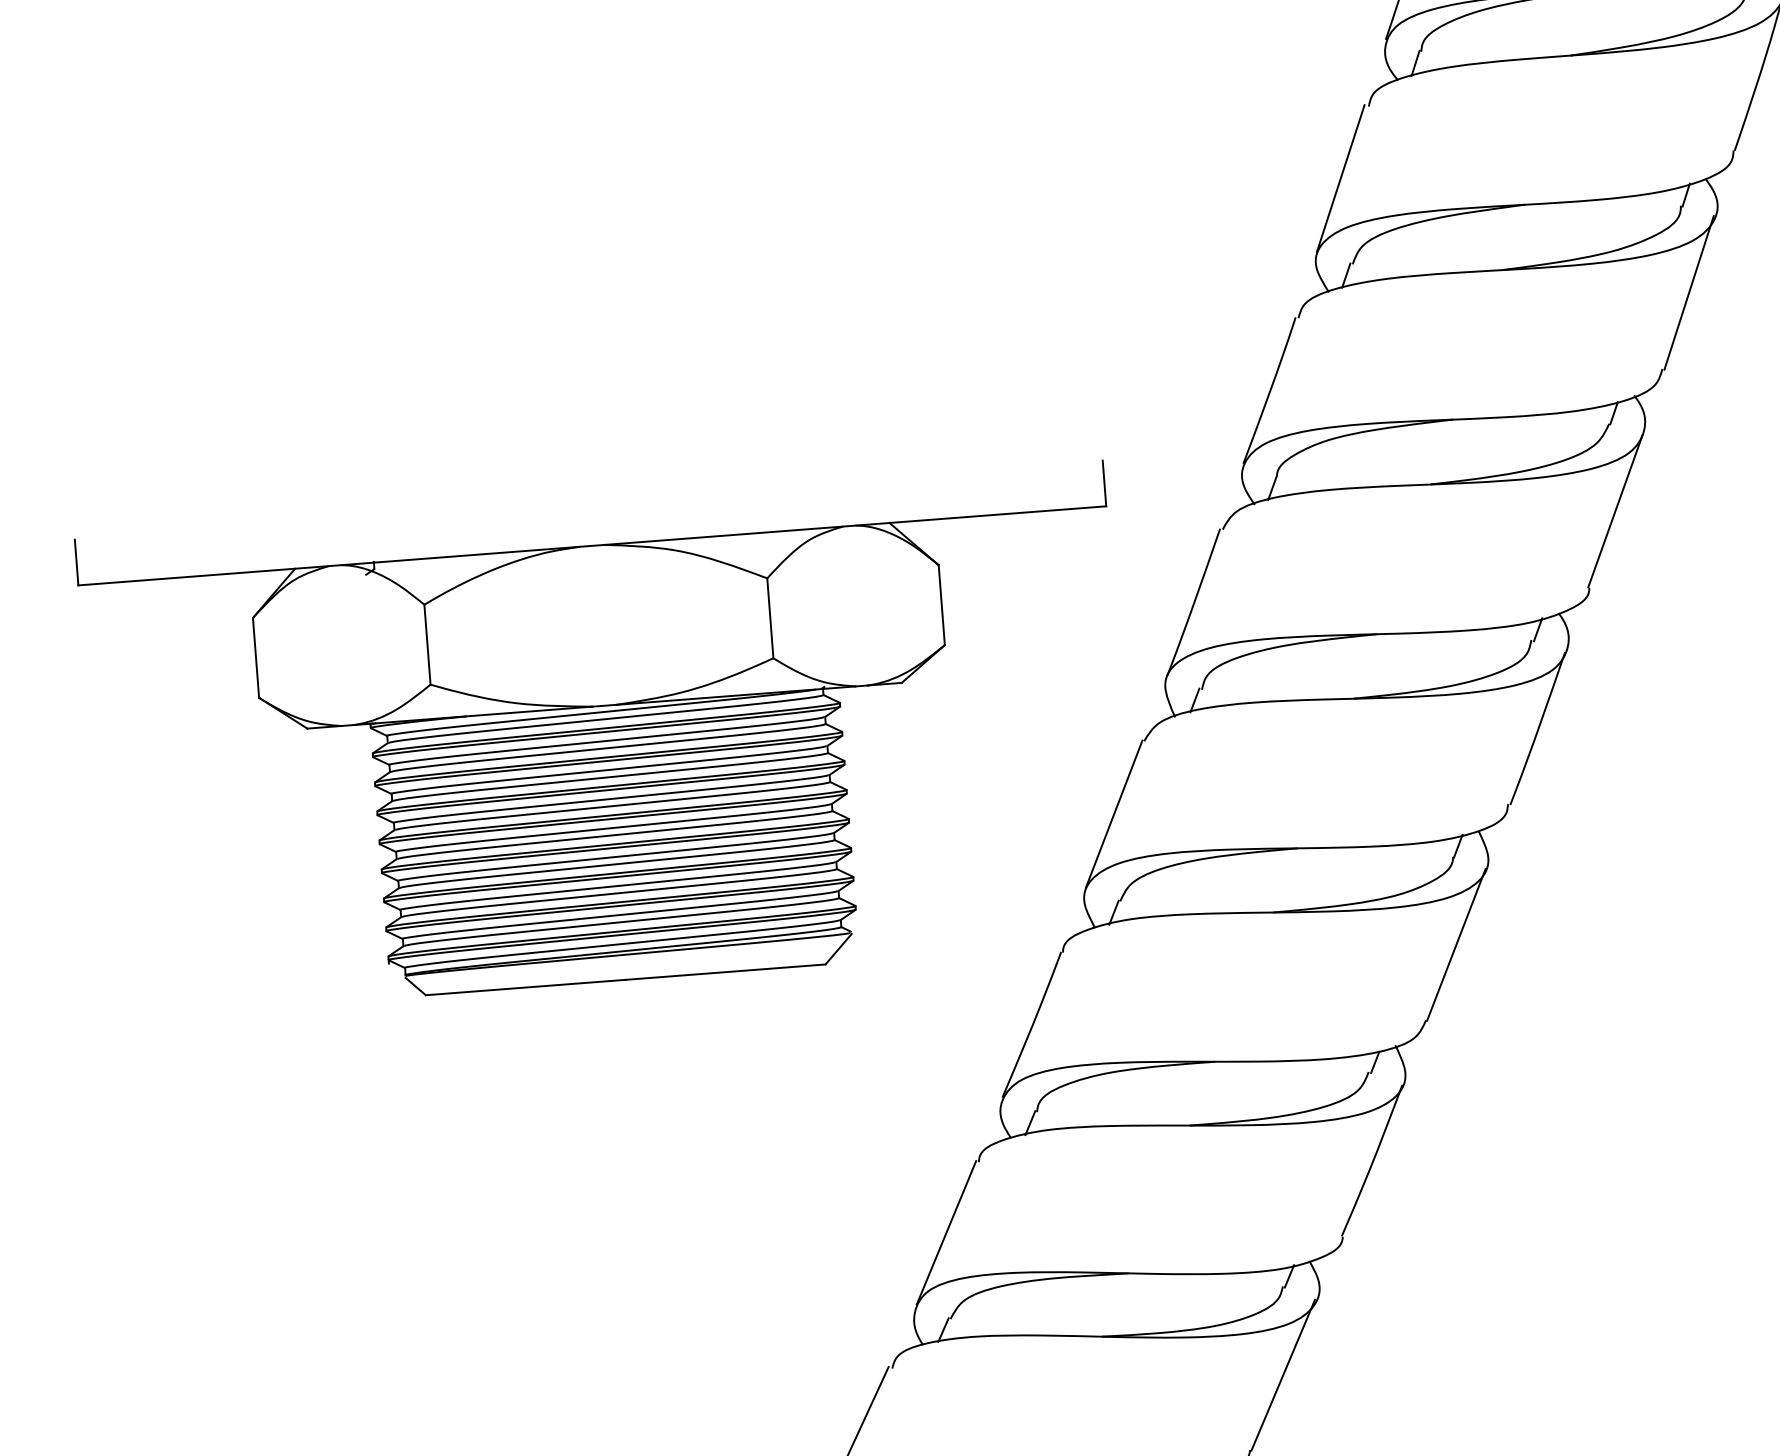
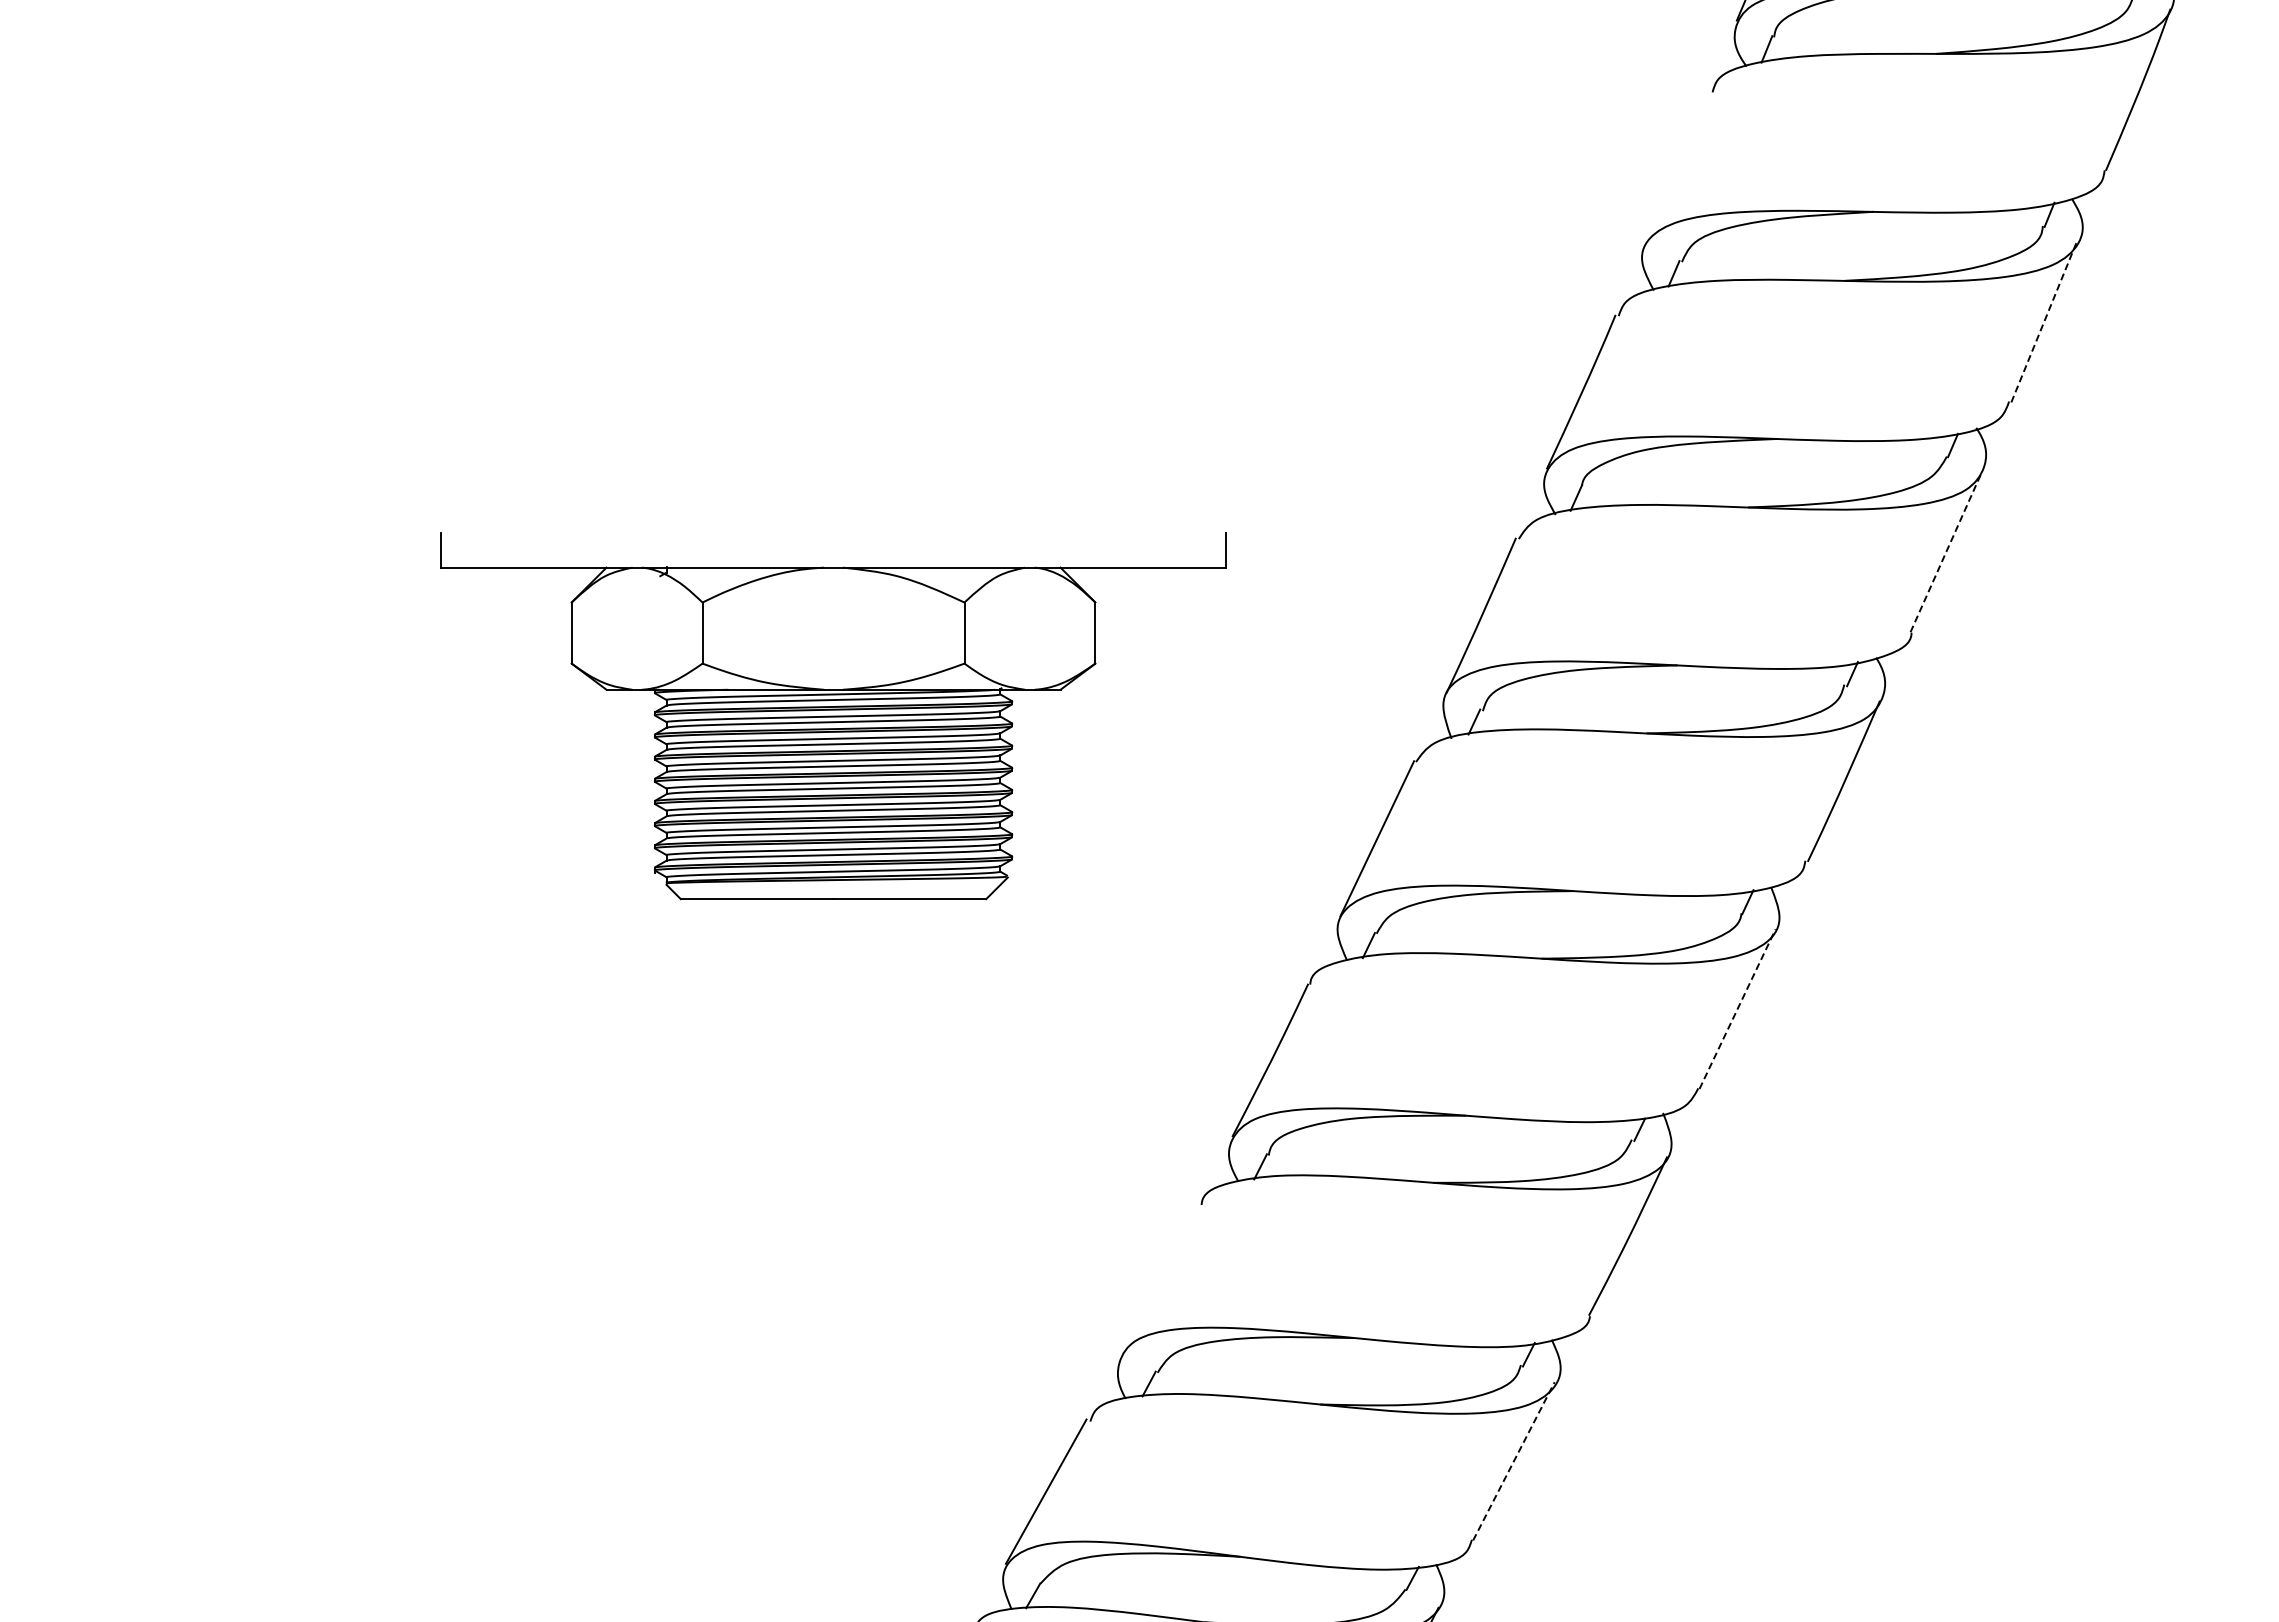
line: (1341, 177) -> (1676, 167), removed
line: (1689, 293) -> (2044, 321), solid -> dashed
line: (1615, 510) -> (1946, 551), solid -> dashed
part: (607, 739) -> (833, 715), size x0.7
line: (1456, 944) -> (1737, 1008), solid -> dashed
line: (946, 1232) -> (1160, 1278), removed
line: (1282, 1375) -> (1513, 1461), solid -> dashed

